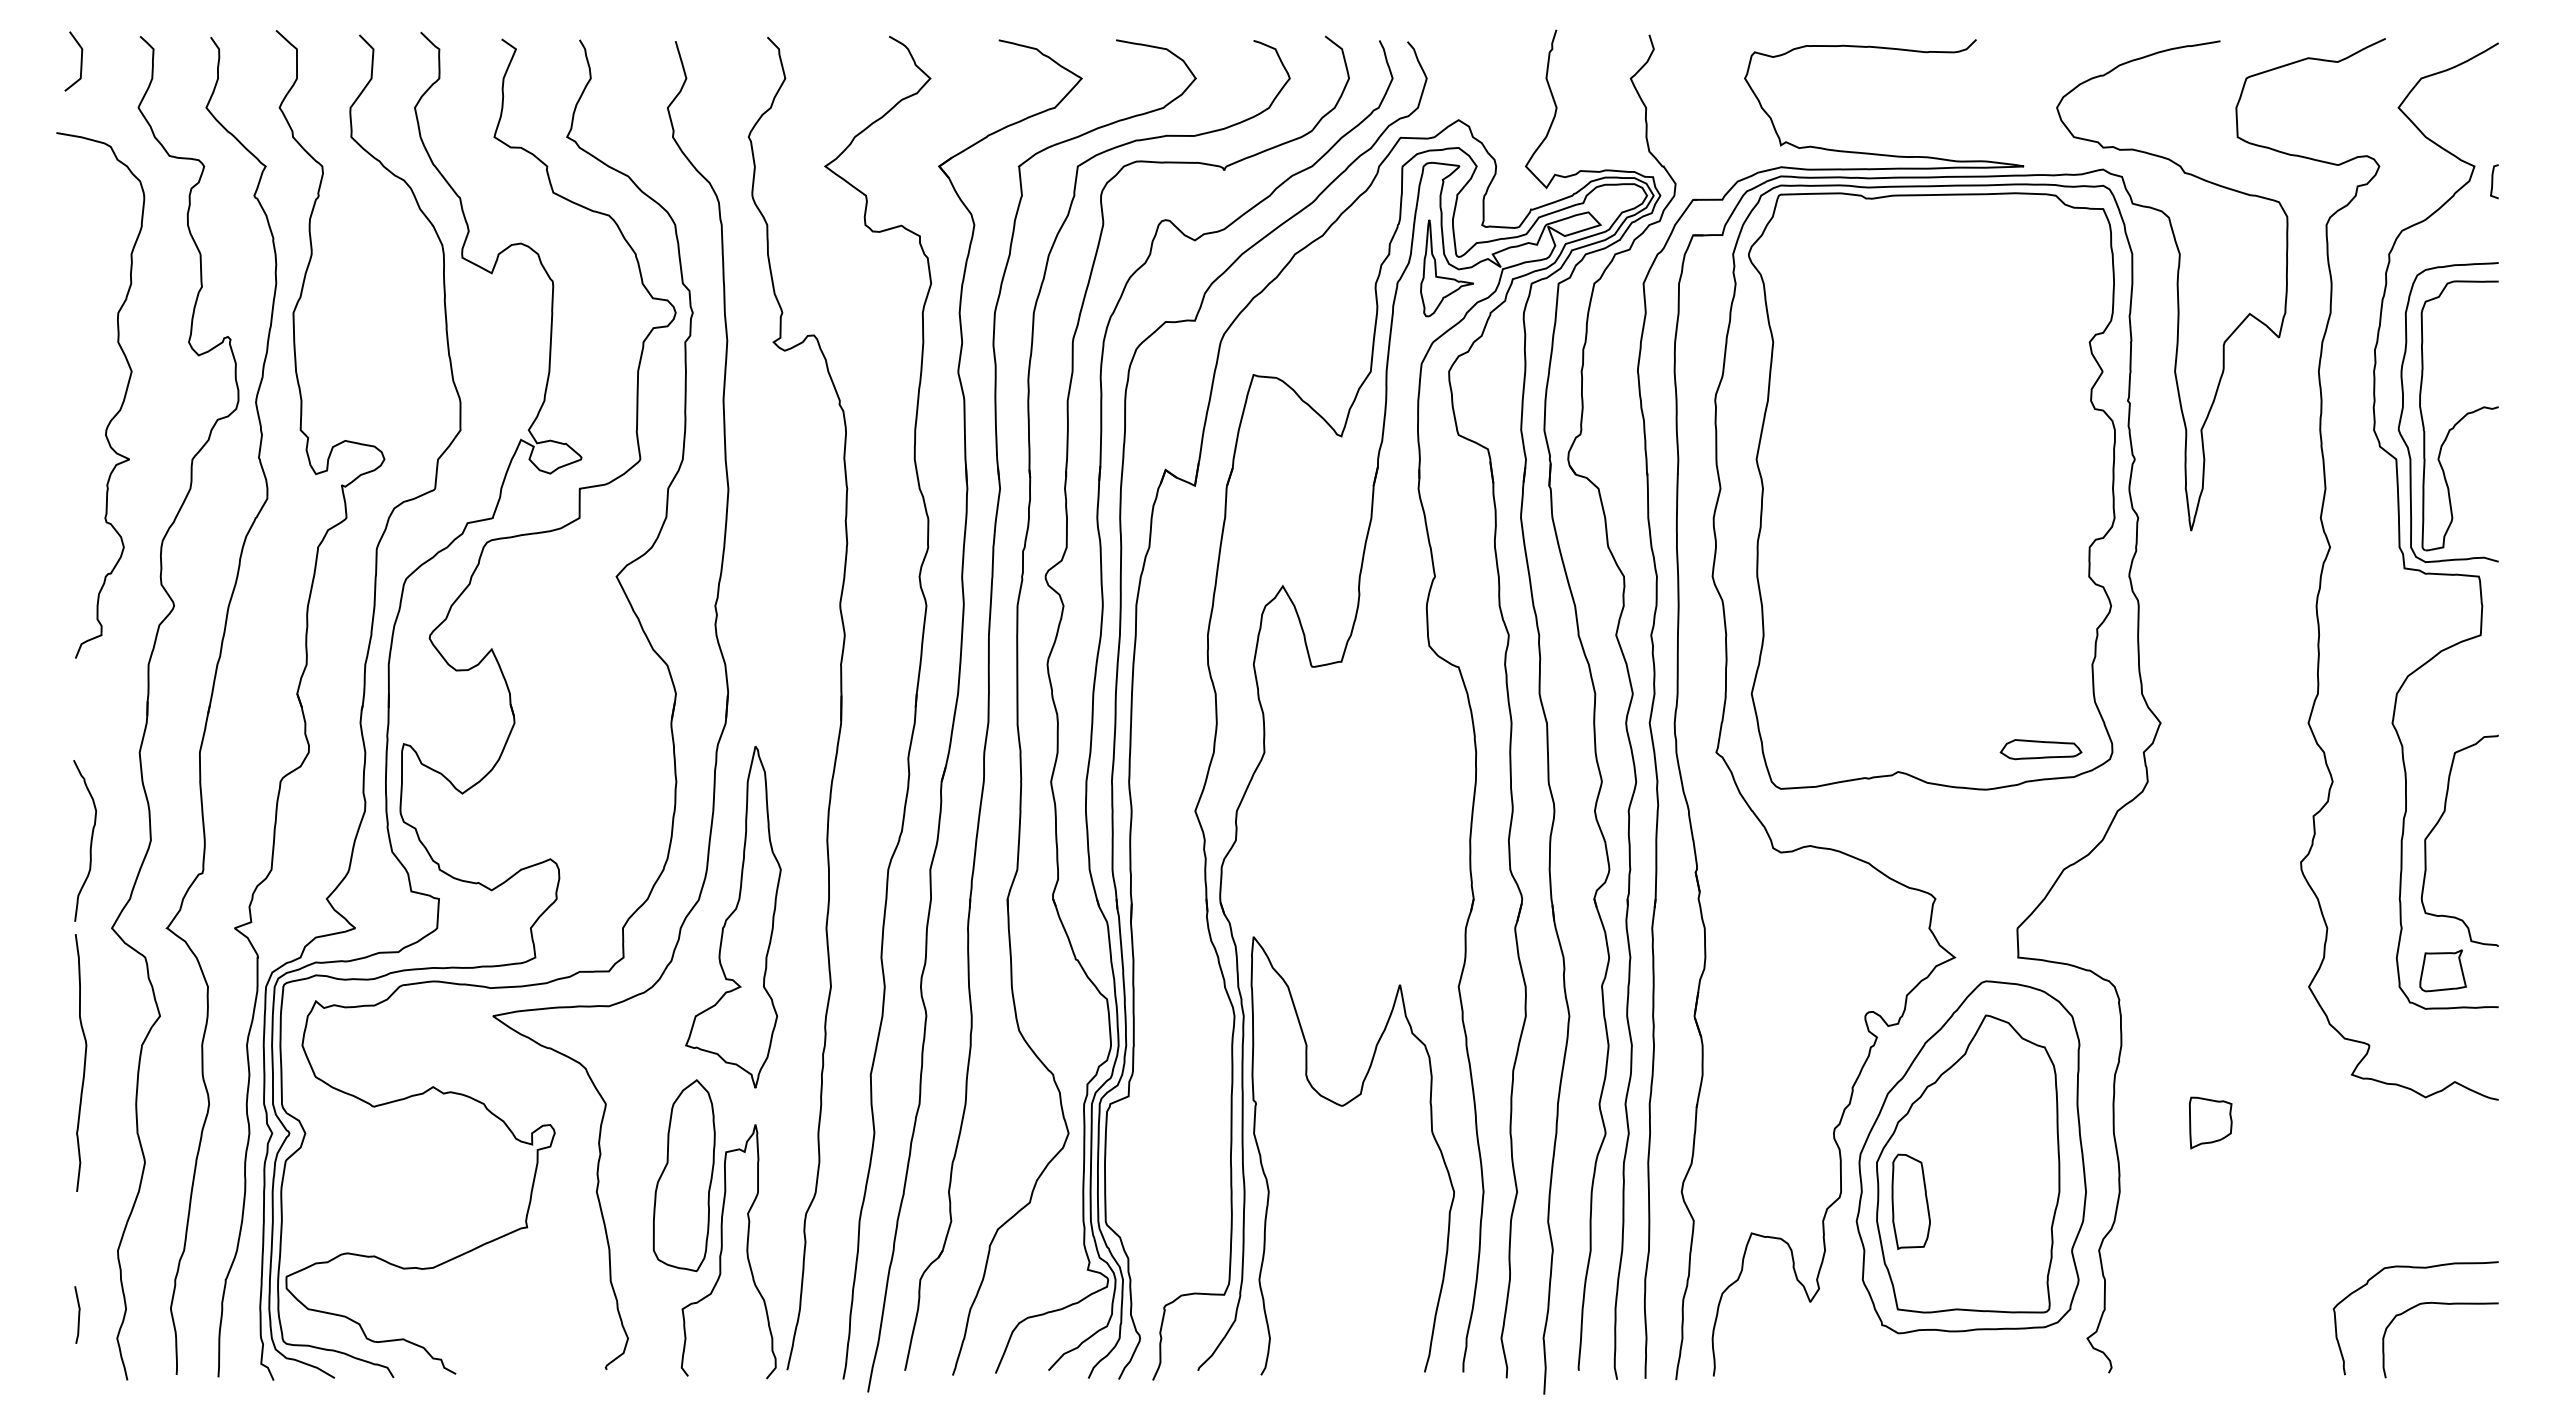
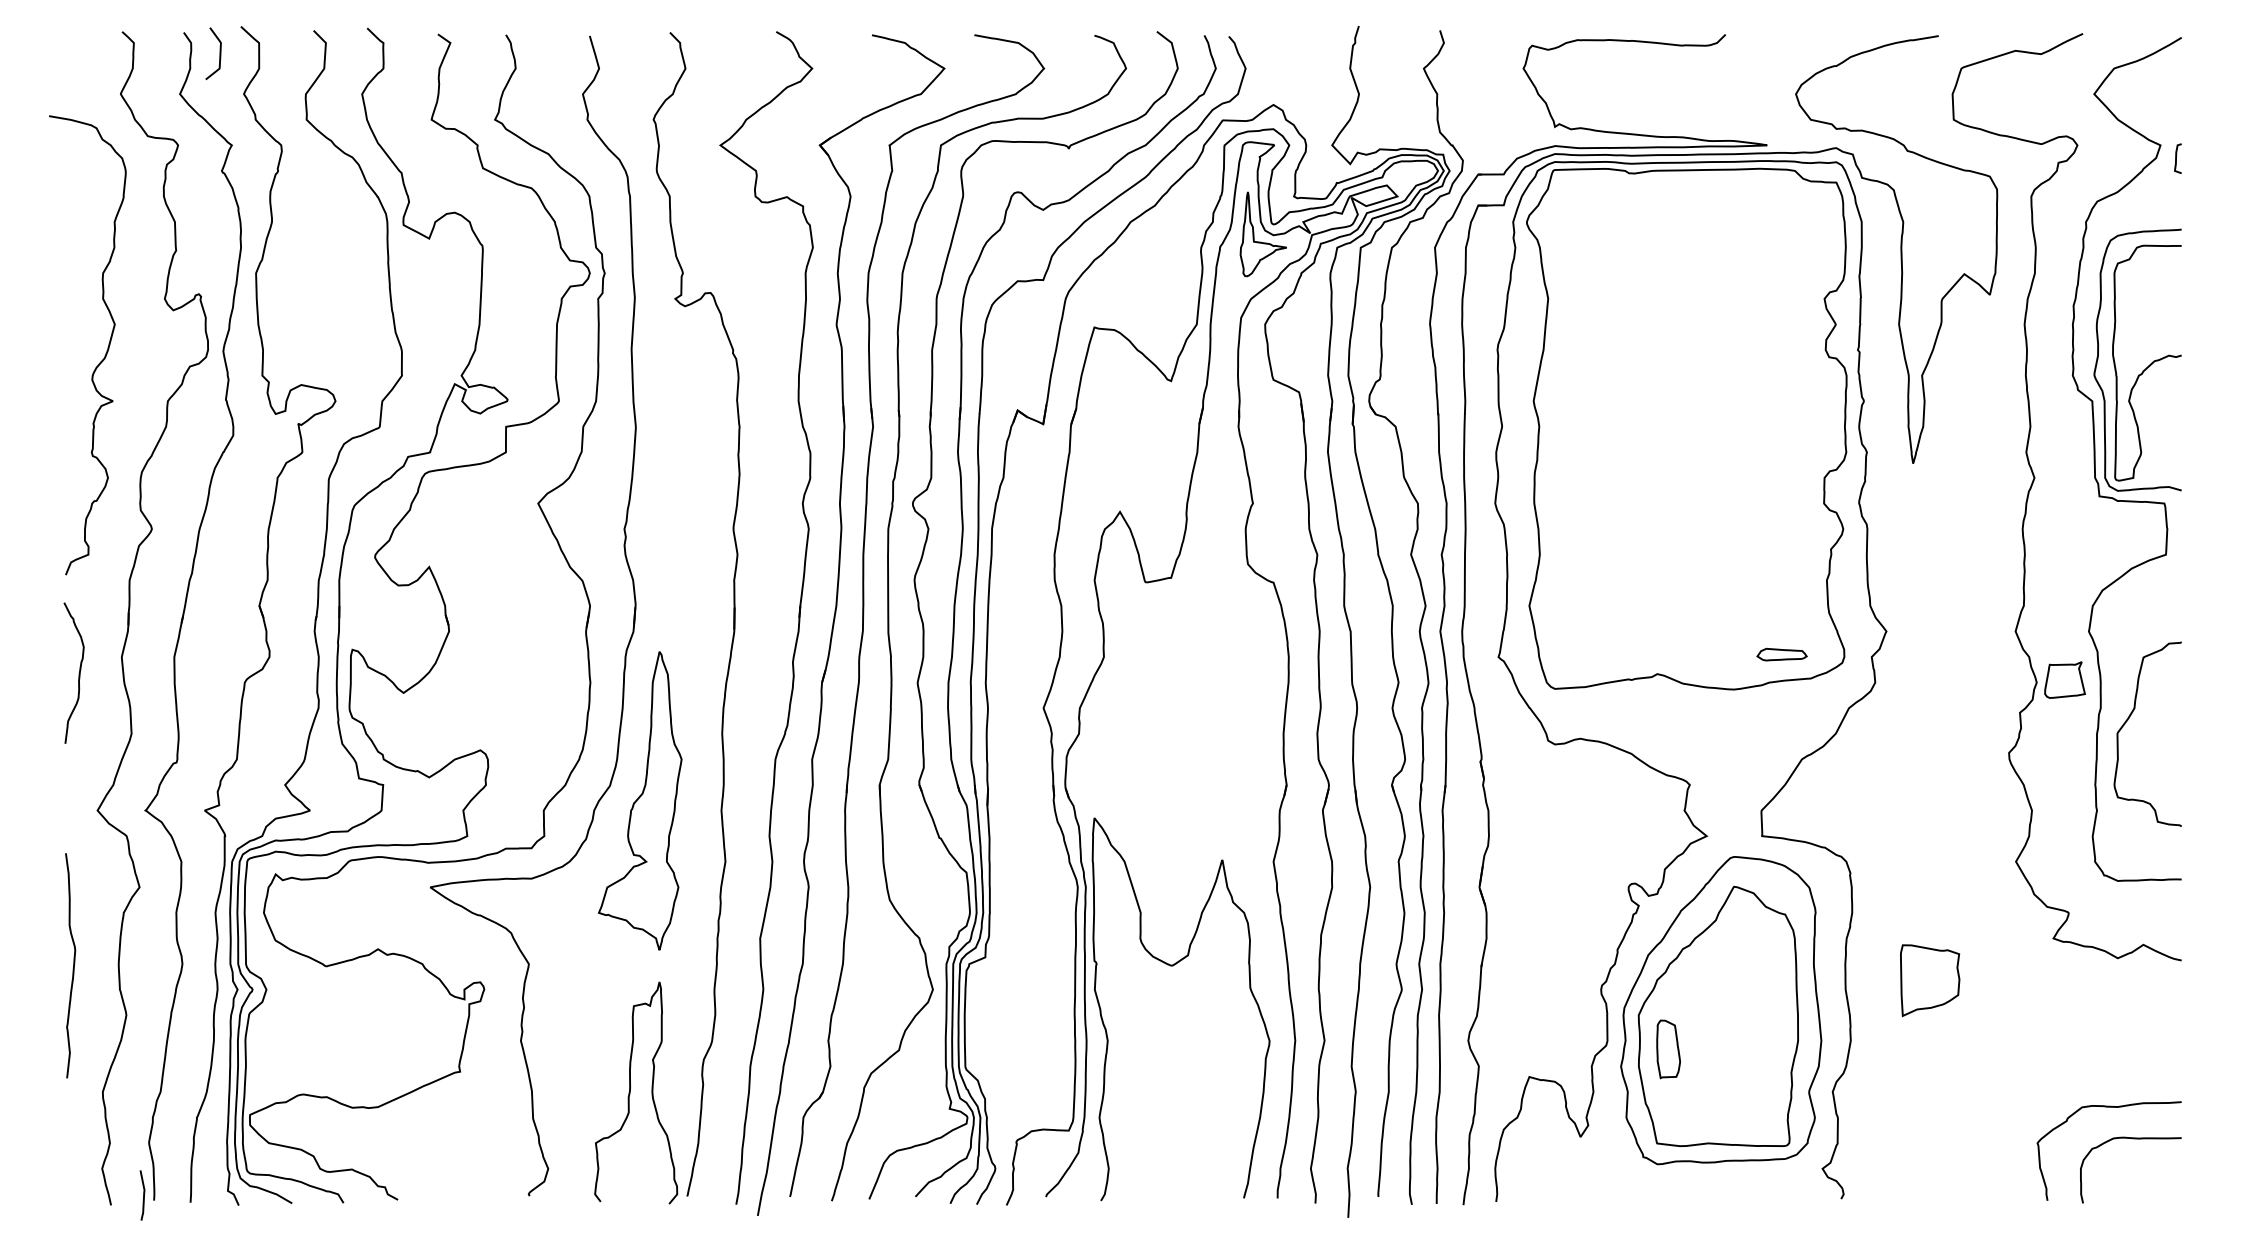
curve: (80, 61) -> (219, 53), moved
part: (2040, 749) -> (1781, 654), size x0.7
curve: (90, 840) -> (78, 672), moved
part: (2442, 970) -> (2064, 679), moved
curve: (84, 1062) -> (73, 965), moved
part: (2210, 1122) -> (1930, 980), size x1.6
part: (683, 1175) -> (596, 1026), removed
part: (1910, 1201) -> (1668, 1049), size x0.7
curve: (78, 1314) -> (143, 1194), moved

